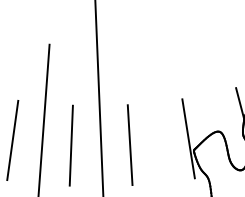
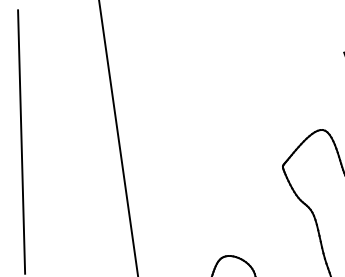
line: (188, 138) -> (271, 146), removed
line: (129, 144) -> (171, 167), removed
line: (70, 145) -> (71, 178), removed

